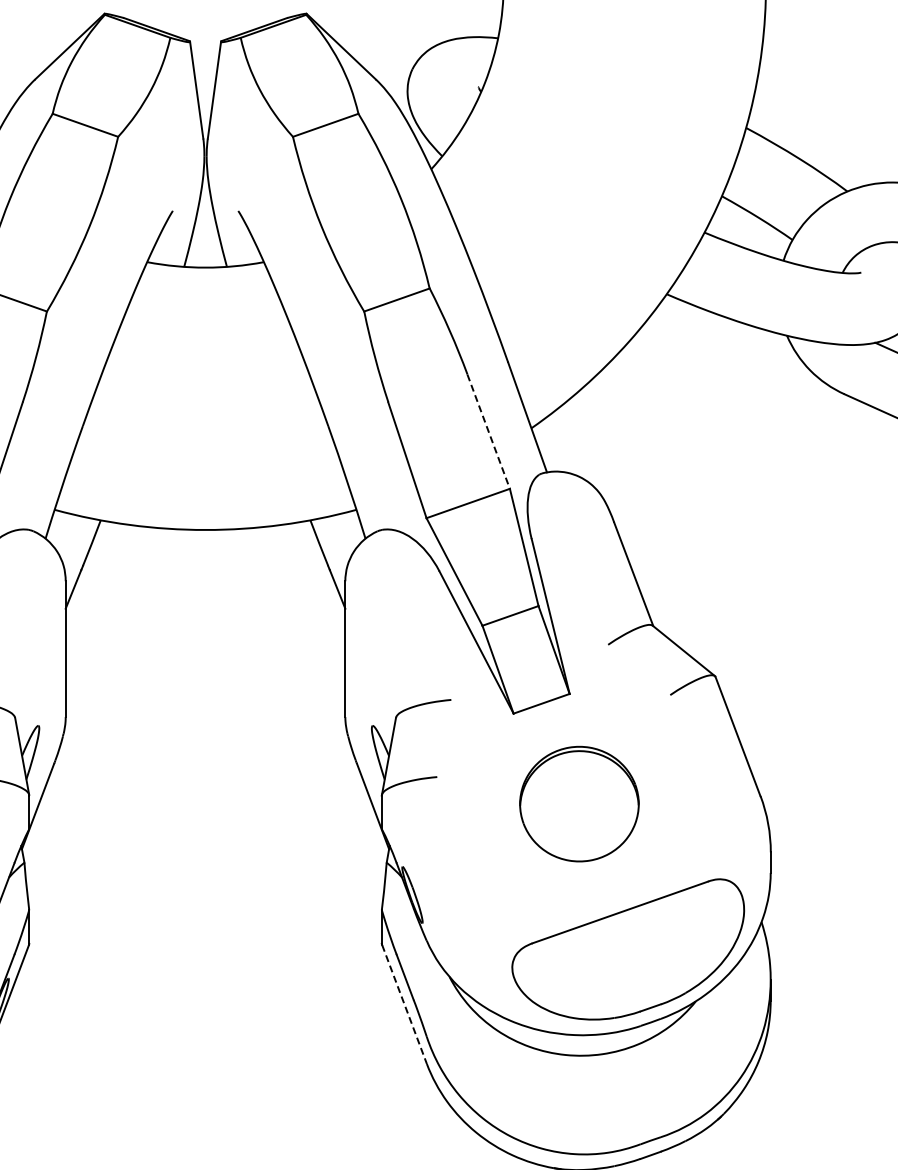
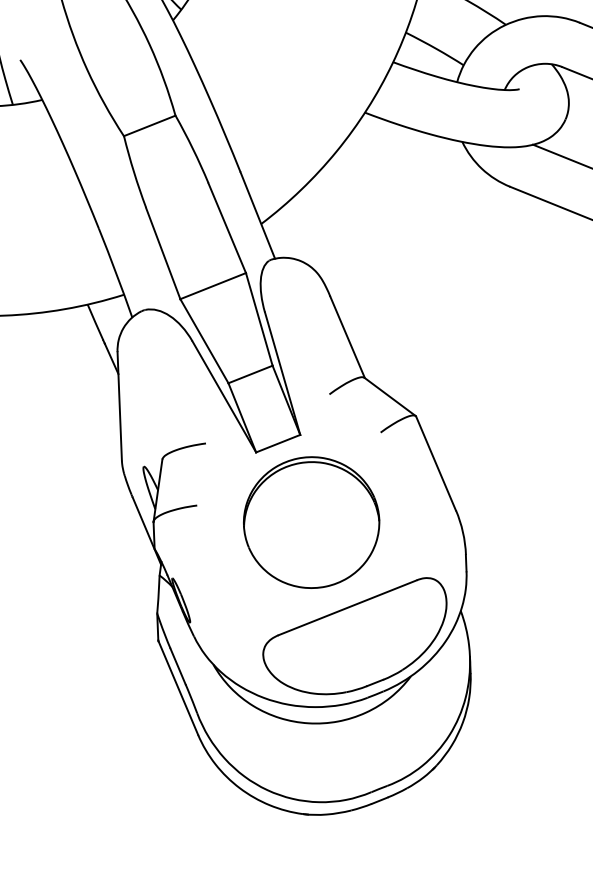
line: (488, 431) -> (227, 227), dashed -> solid
part: (579, 803) -> (311, 522), size x1.43
line: (404, 1004) -> (178, 688), dashed -> solid

